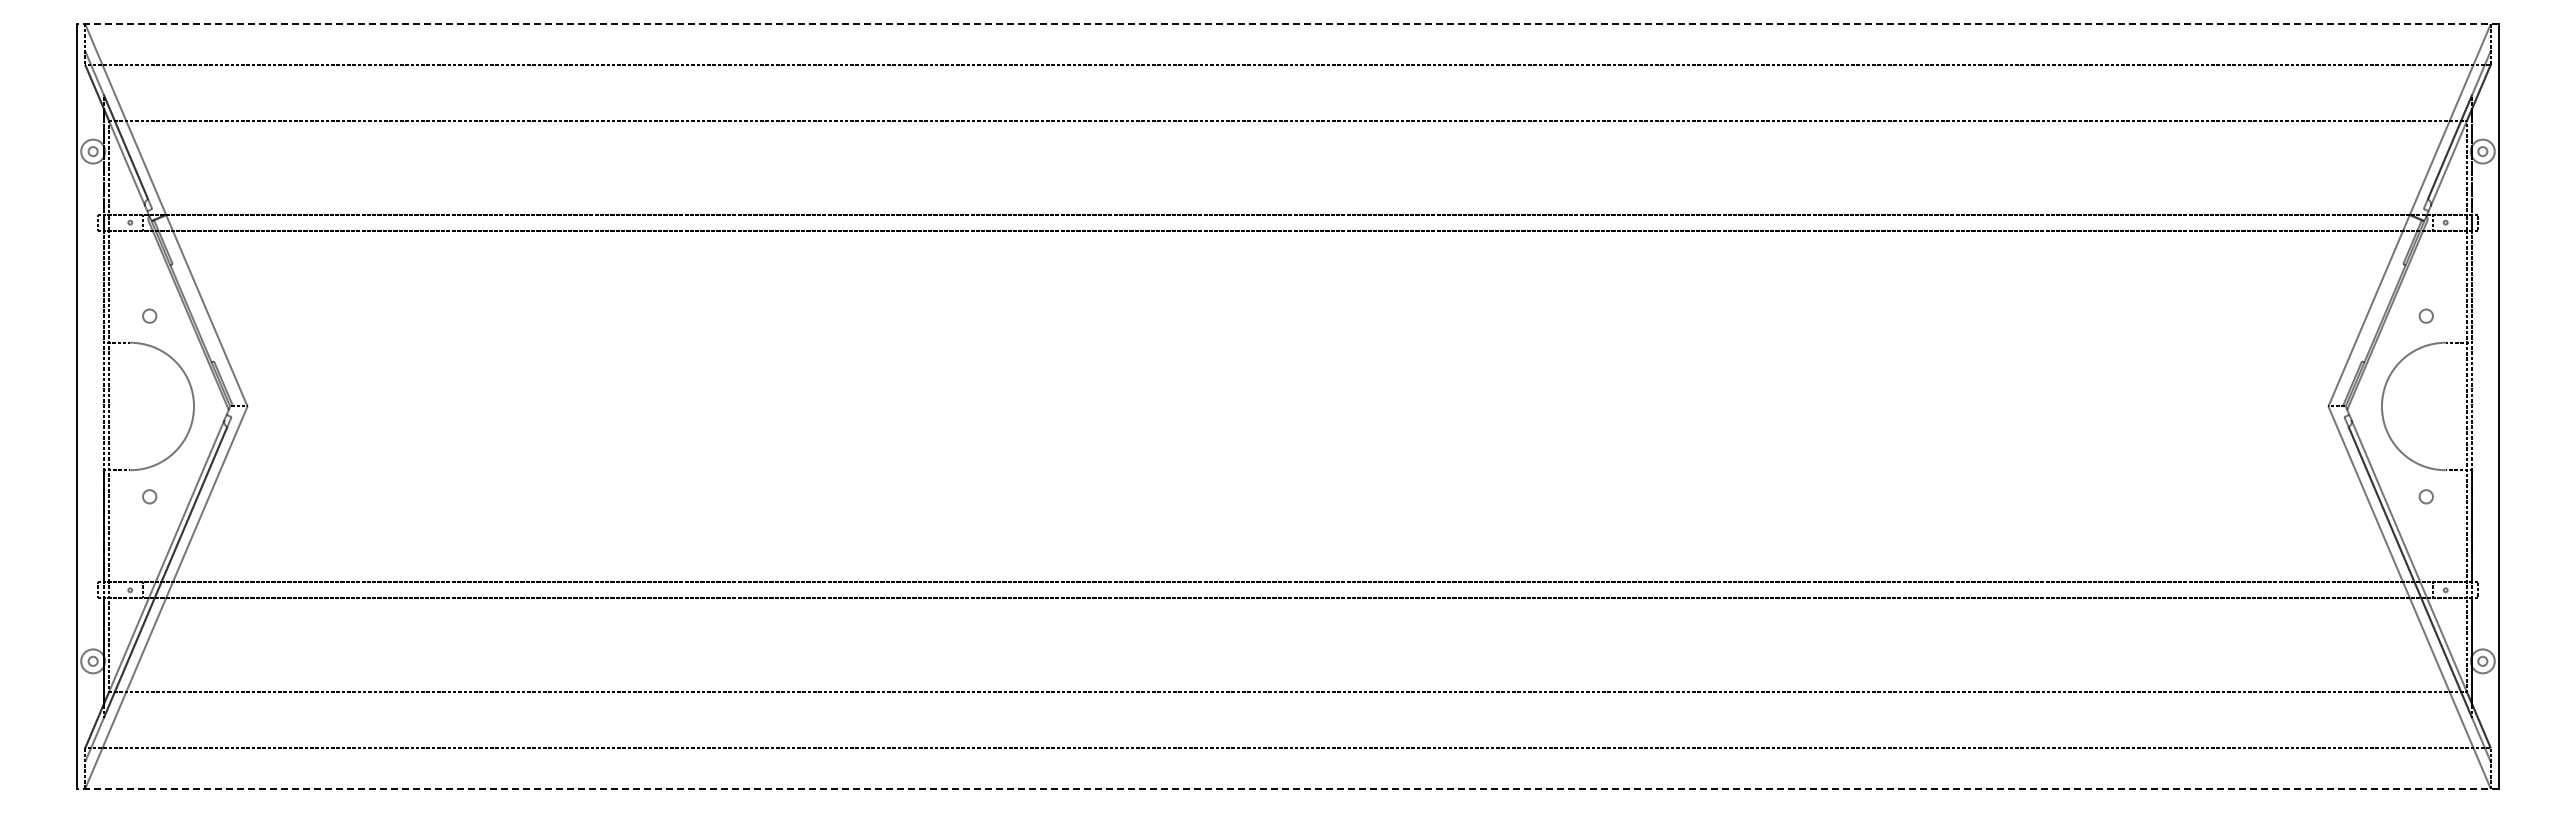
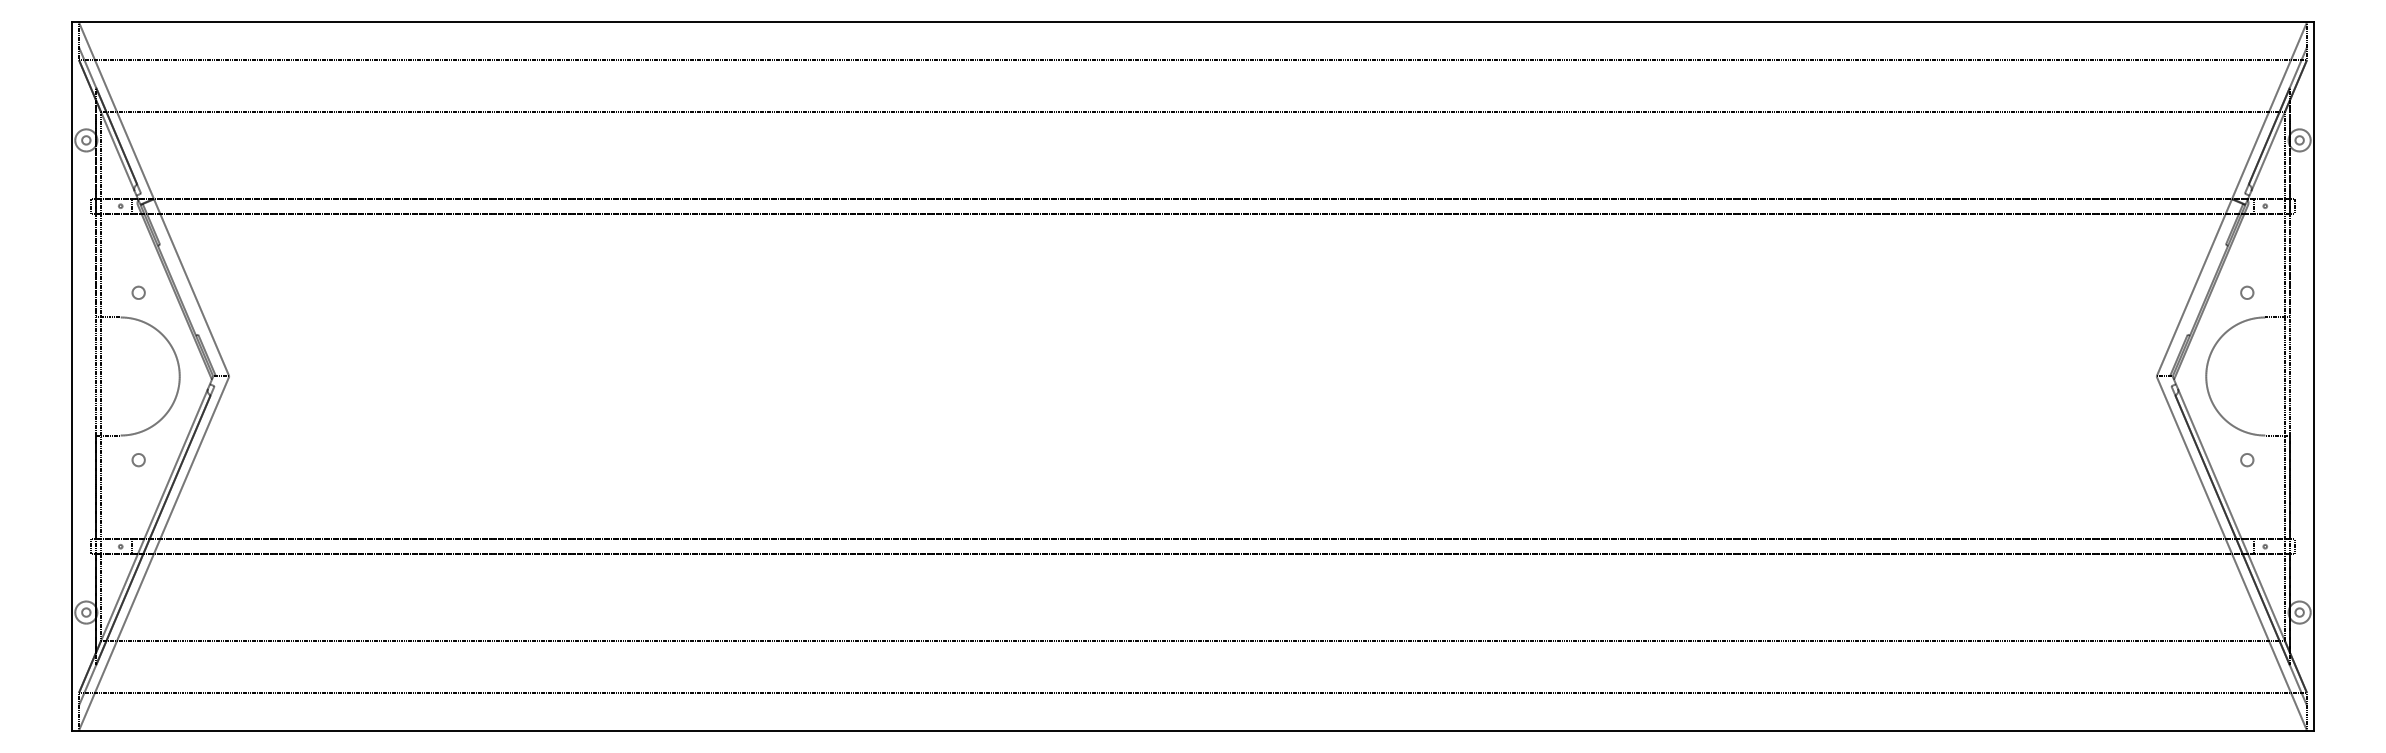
line: (1287, 24) -> (1192, 22), dashed -> solid
line: (1287, 788) -> (1192, 730), dashed -> solid

